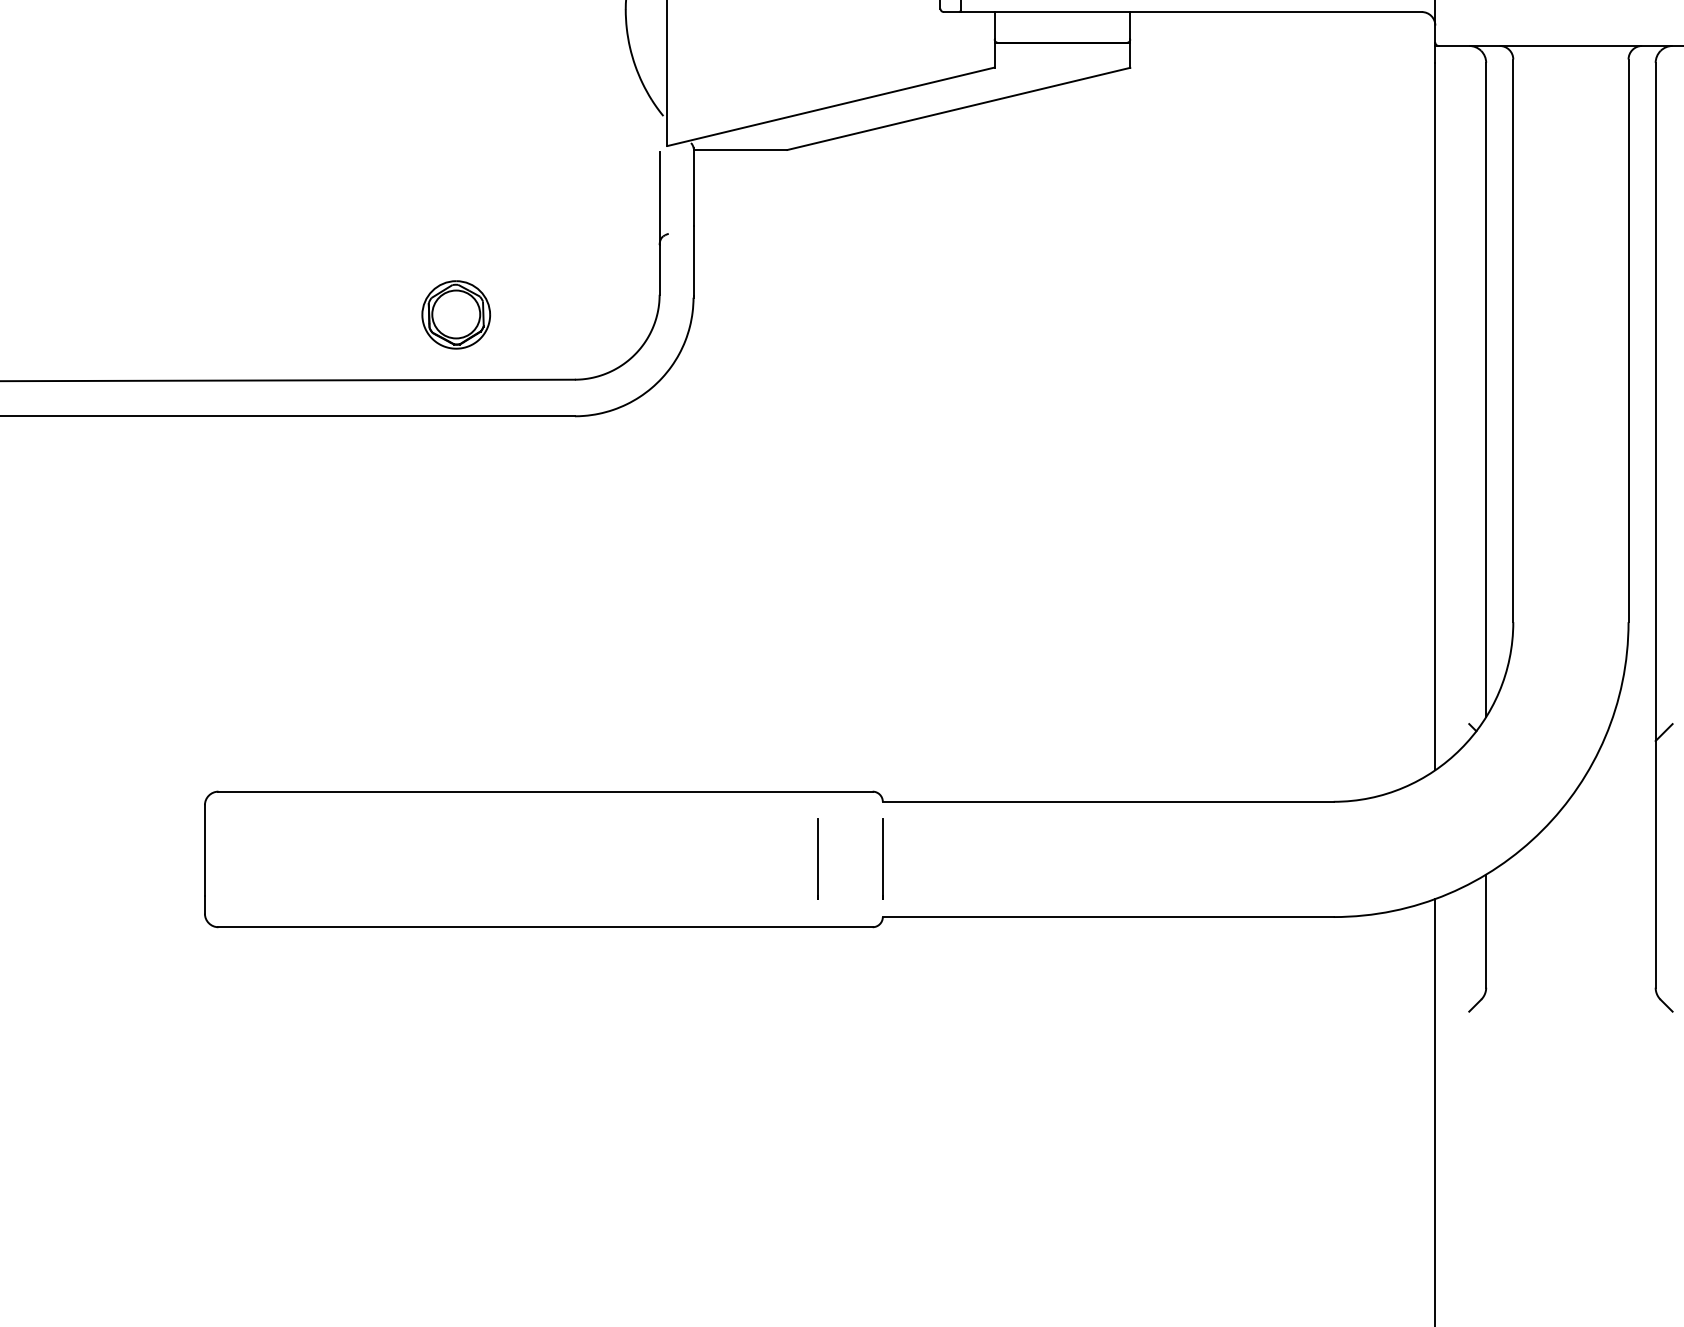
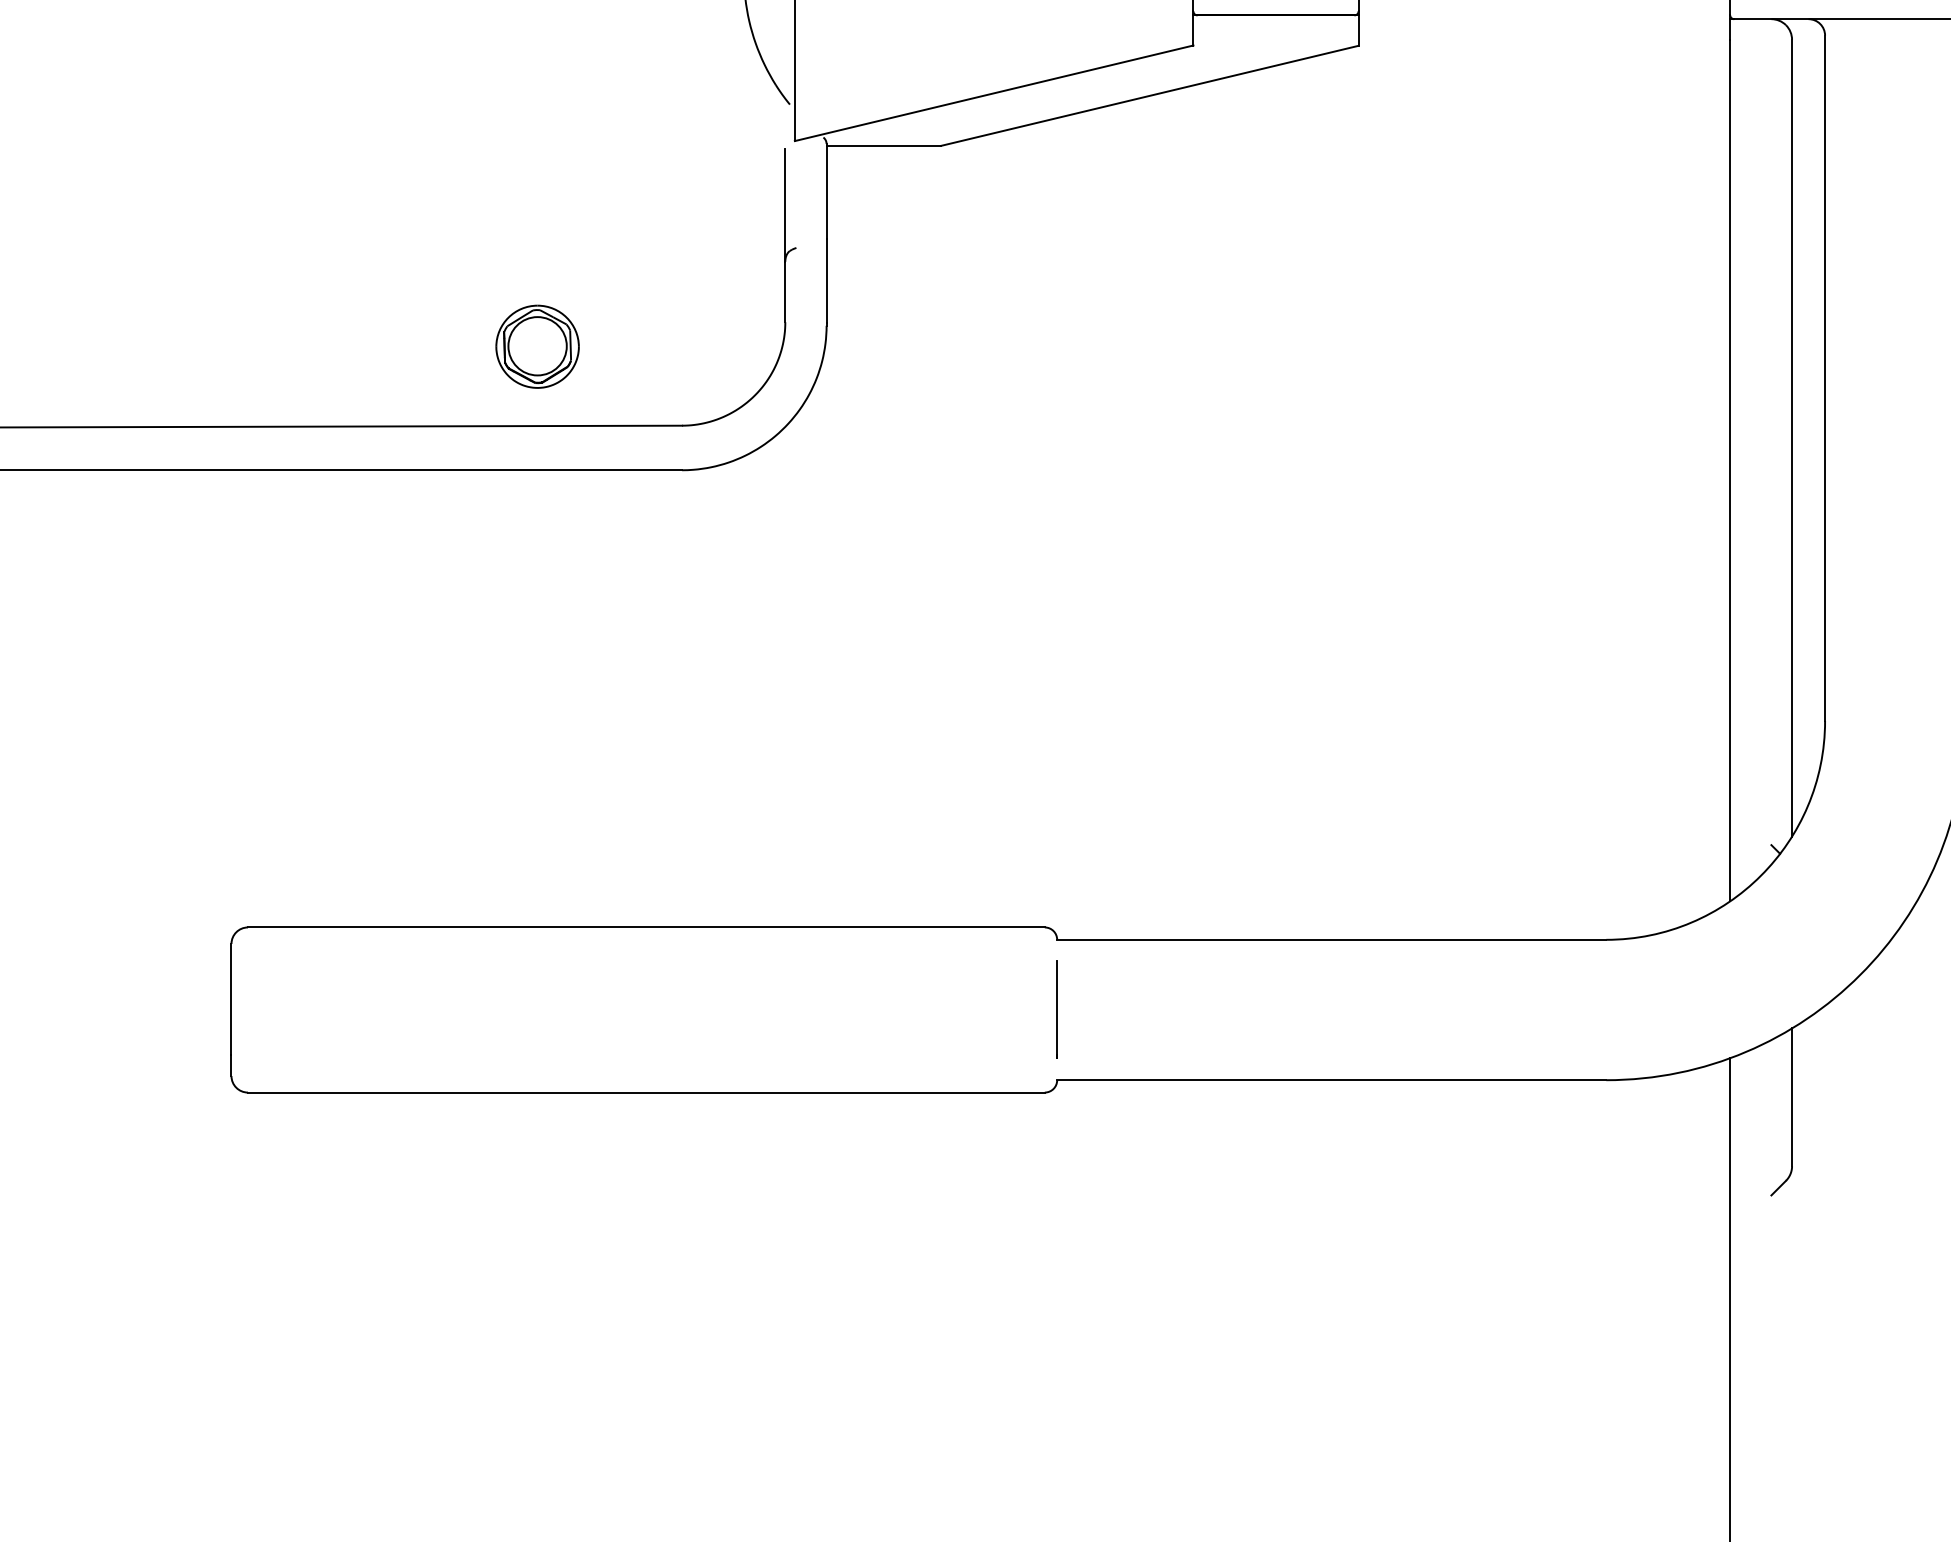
line: (817, 858) -> (977, 1008), removed

